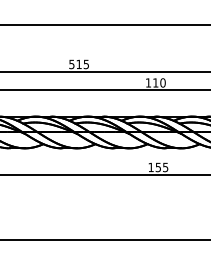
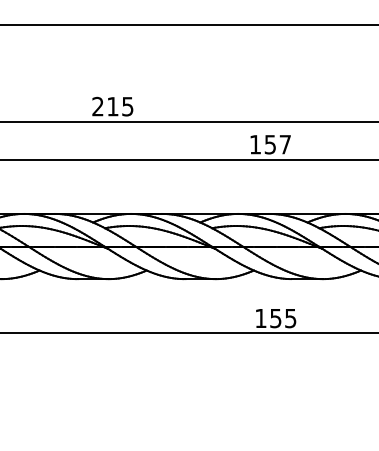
text: (71, 64) -> (97, 106), 515 -> 215
text: (159, 82) -> (278, 143), 110 -> 157

